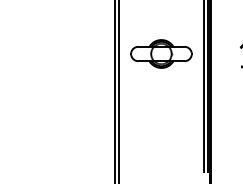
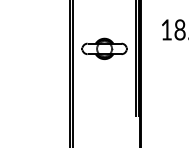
part: (161, 53) -> (104, 48), moved

